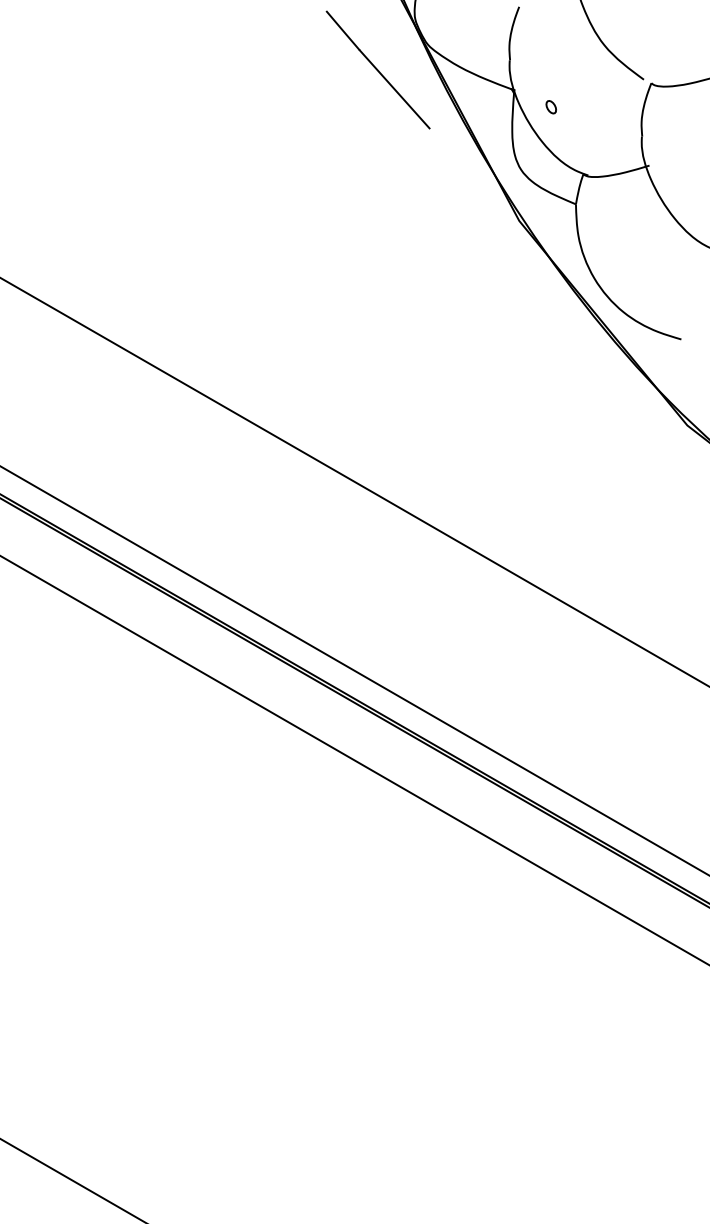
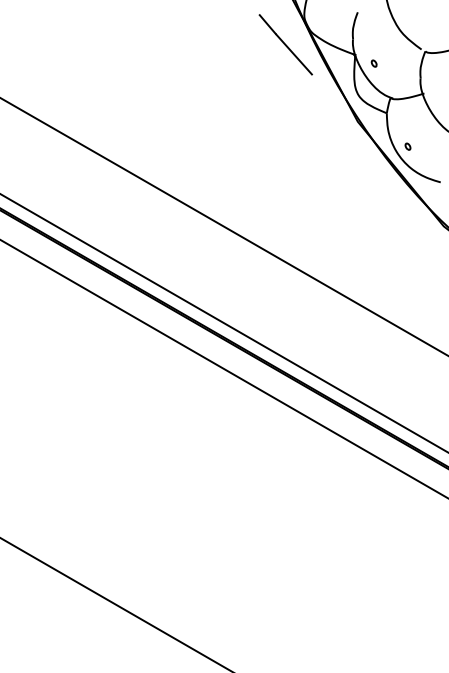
part: (616, 269) -> (407, 146), added

